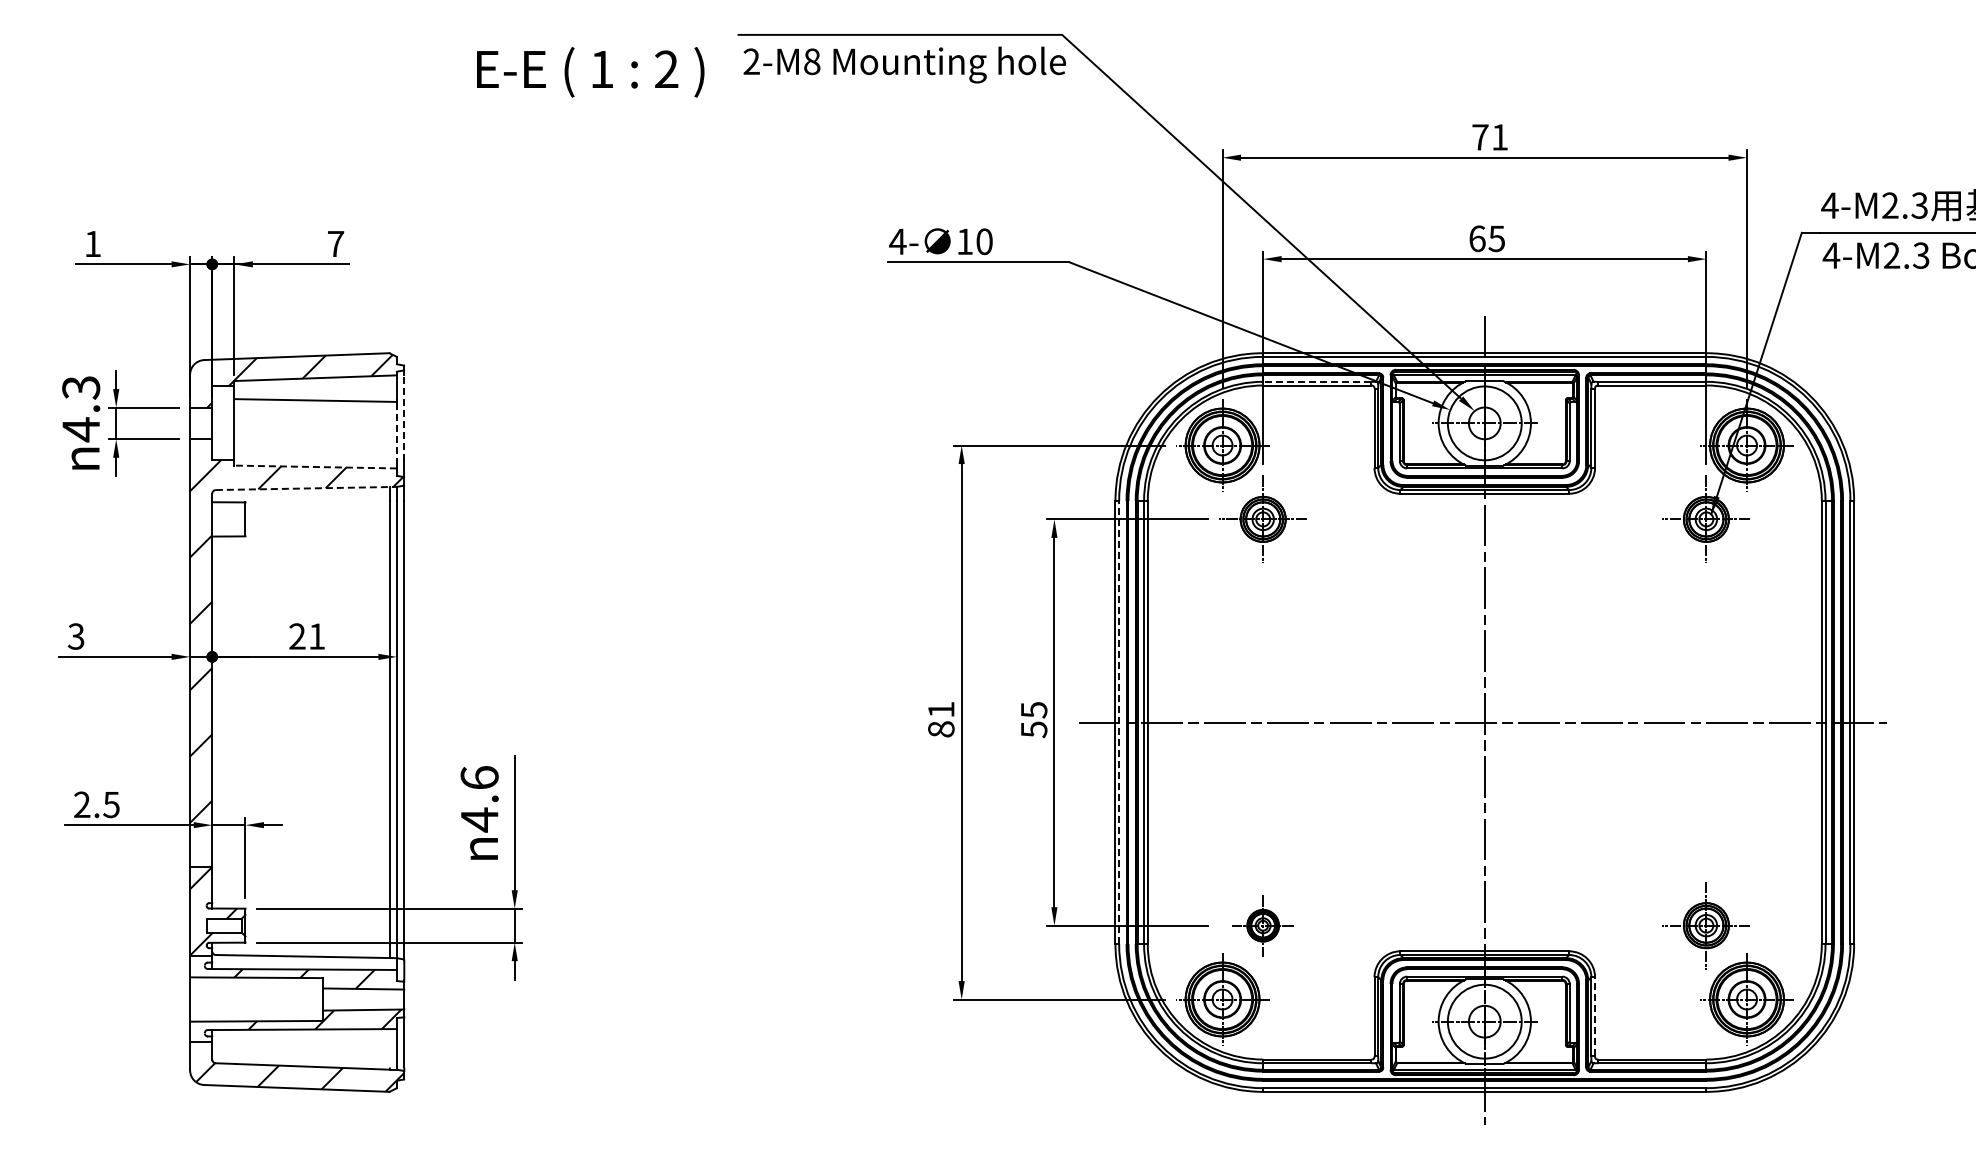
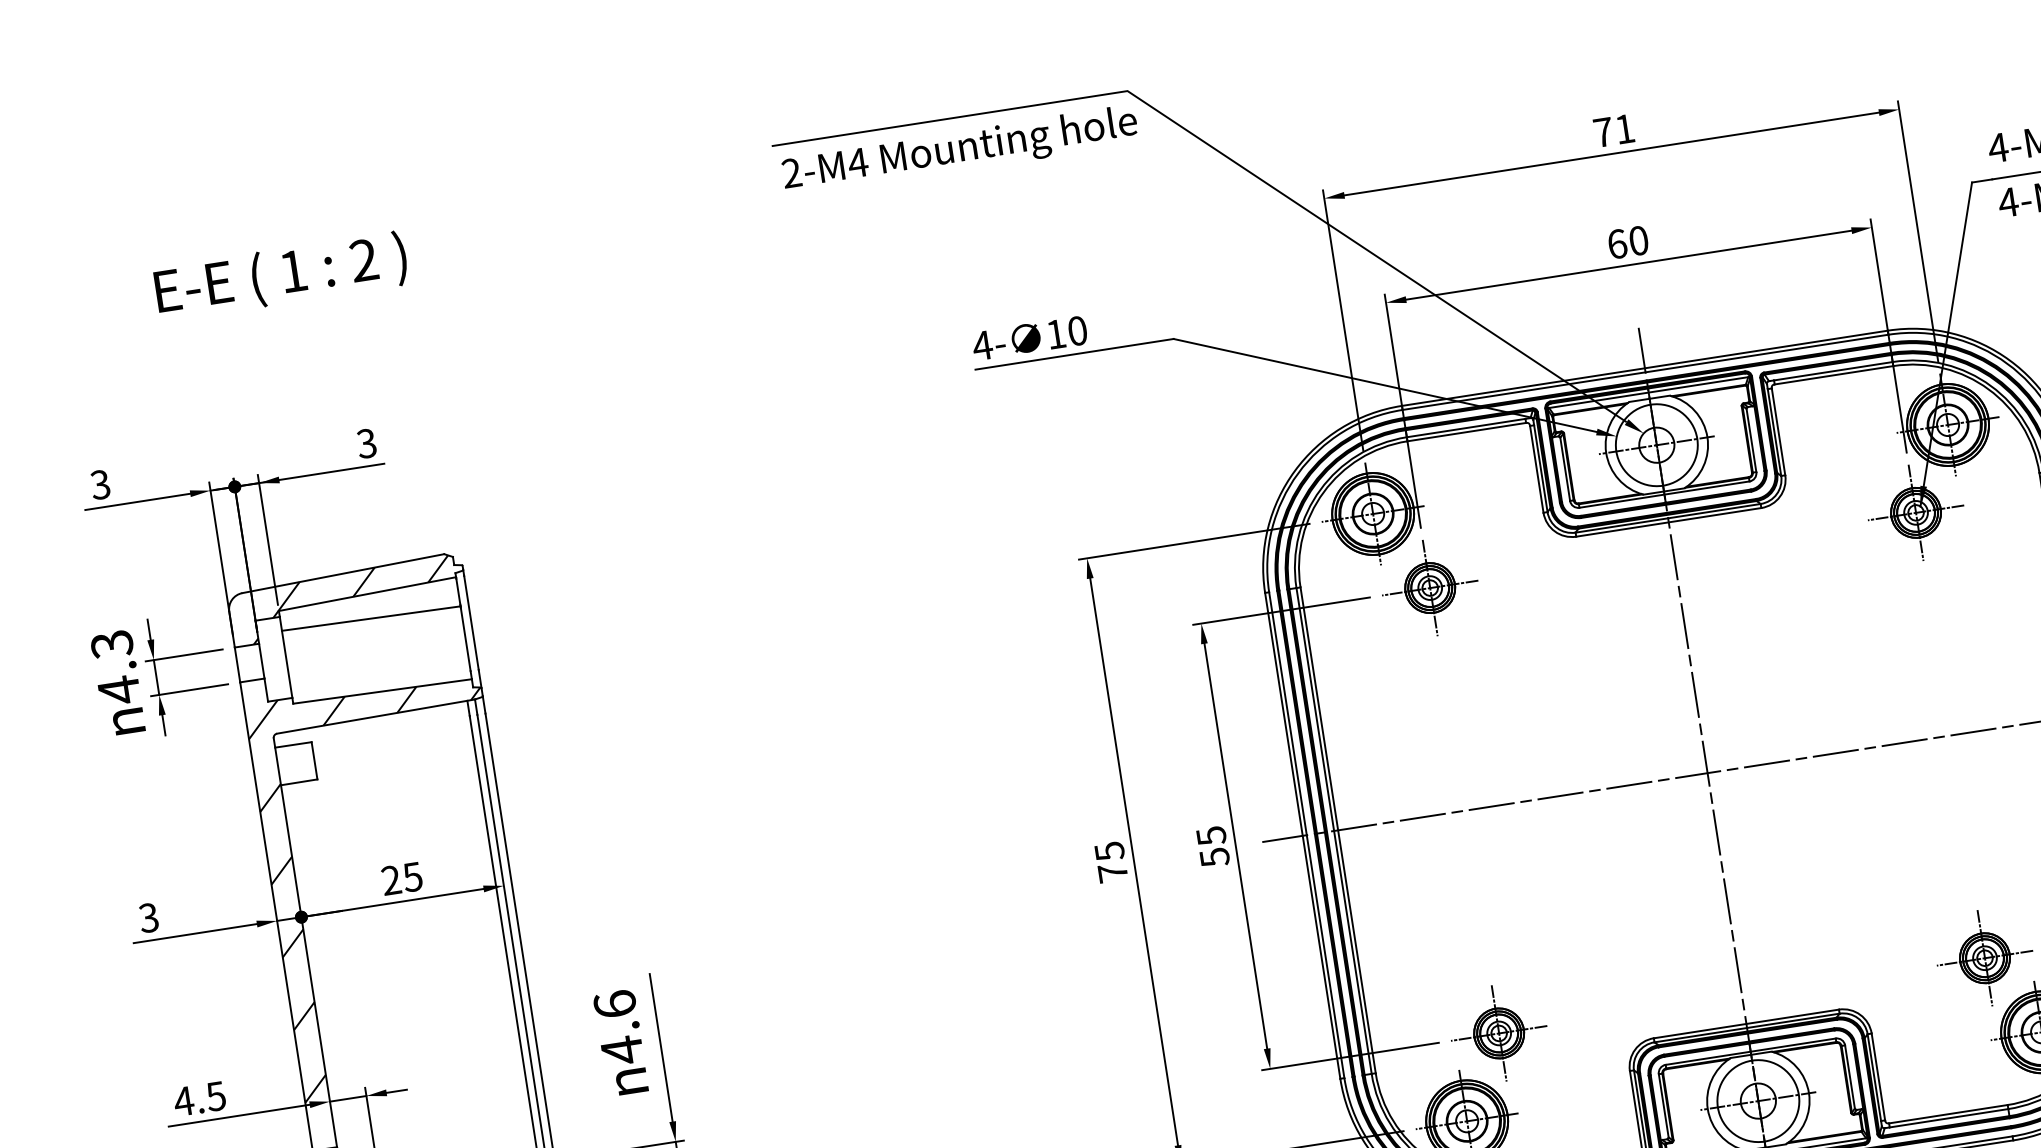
text: (811, 61) -> (857, 162), 2-M8 -> 2-M4
text: (590, 72) -> (281, 276), moved
text: (1496, 238) -> (1638, 240), 65 -> 60
text: (92, 243) -> (100, 484), 1 -> 3
text: (335, 243) -> (366, 443), 7 -> 3
line: (1316, 381) -> (1465, 427), dashed -> solid
line: (404, 418) -> (471, 623), dashed -> solid
line: (396, 432) -> (465, 639), dashed -> solid
line: (315, 467) -> (382, 692), dashed -> solid
line: (306, 488) -> (376, 716), dashed -> solid
text: (316, 636) -> (412, 877), 21 -> 25
text: (941, 719) -> (1111, 862), 81 -> 75
line: (1119, 722) -> (1307, 835), dashed -> solid
text: (81, 804) -> (183, 1101), 2.5 -> 4.5
part: (1262, 925) -> (1498, 1033), size x1.43
line: (1595, 1016) -> (1878, 1076), dashed -> solid

